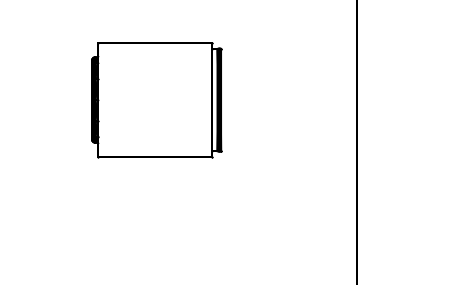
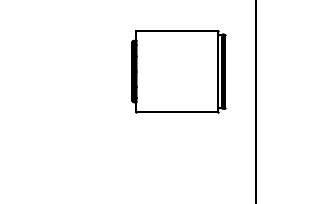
part: (156, 99) -> (178, 71), moved

